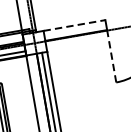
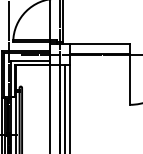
line: (75, 25) -> (100, 44), dashed -> solid
line: (111, 55) -> (129, 78), dashed -> solid

